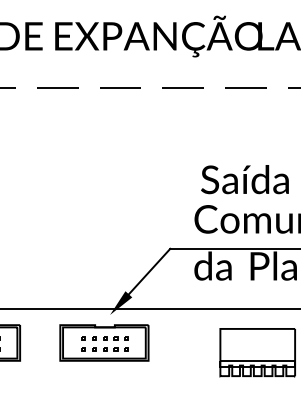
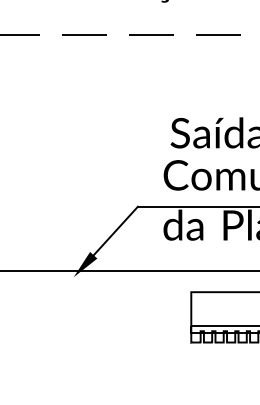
part: (104, 342) -> (67, 306), removed

